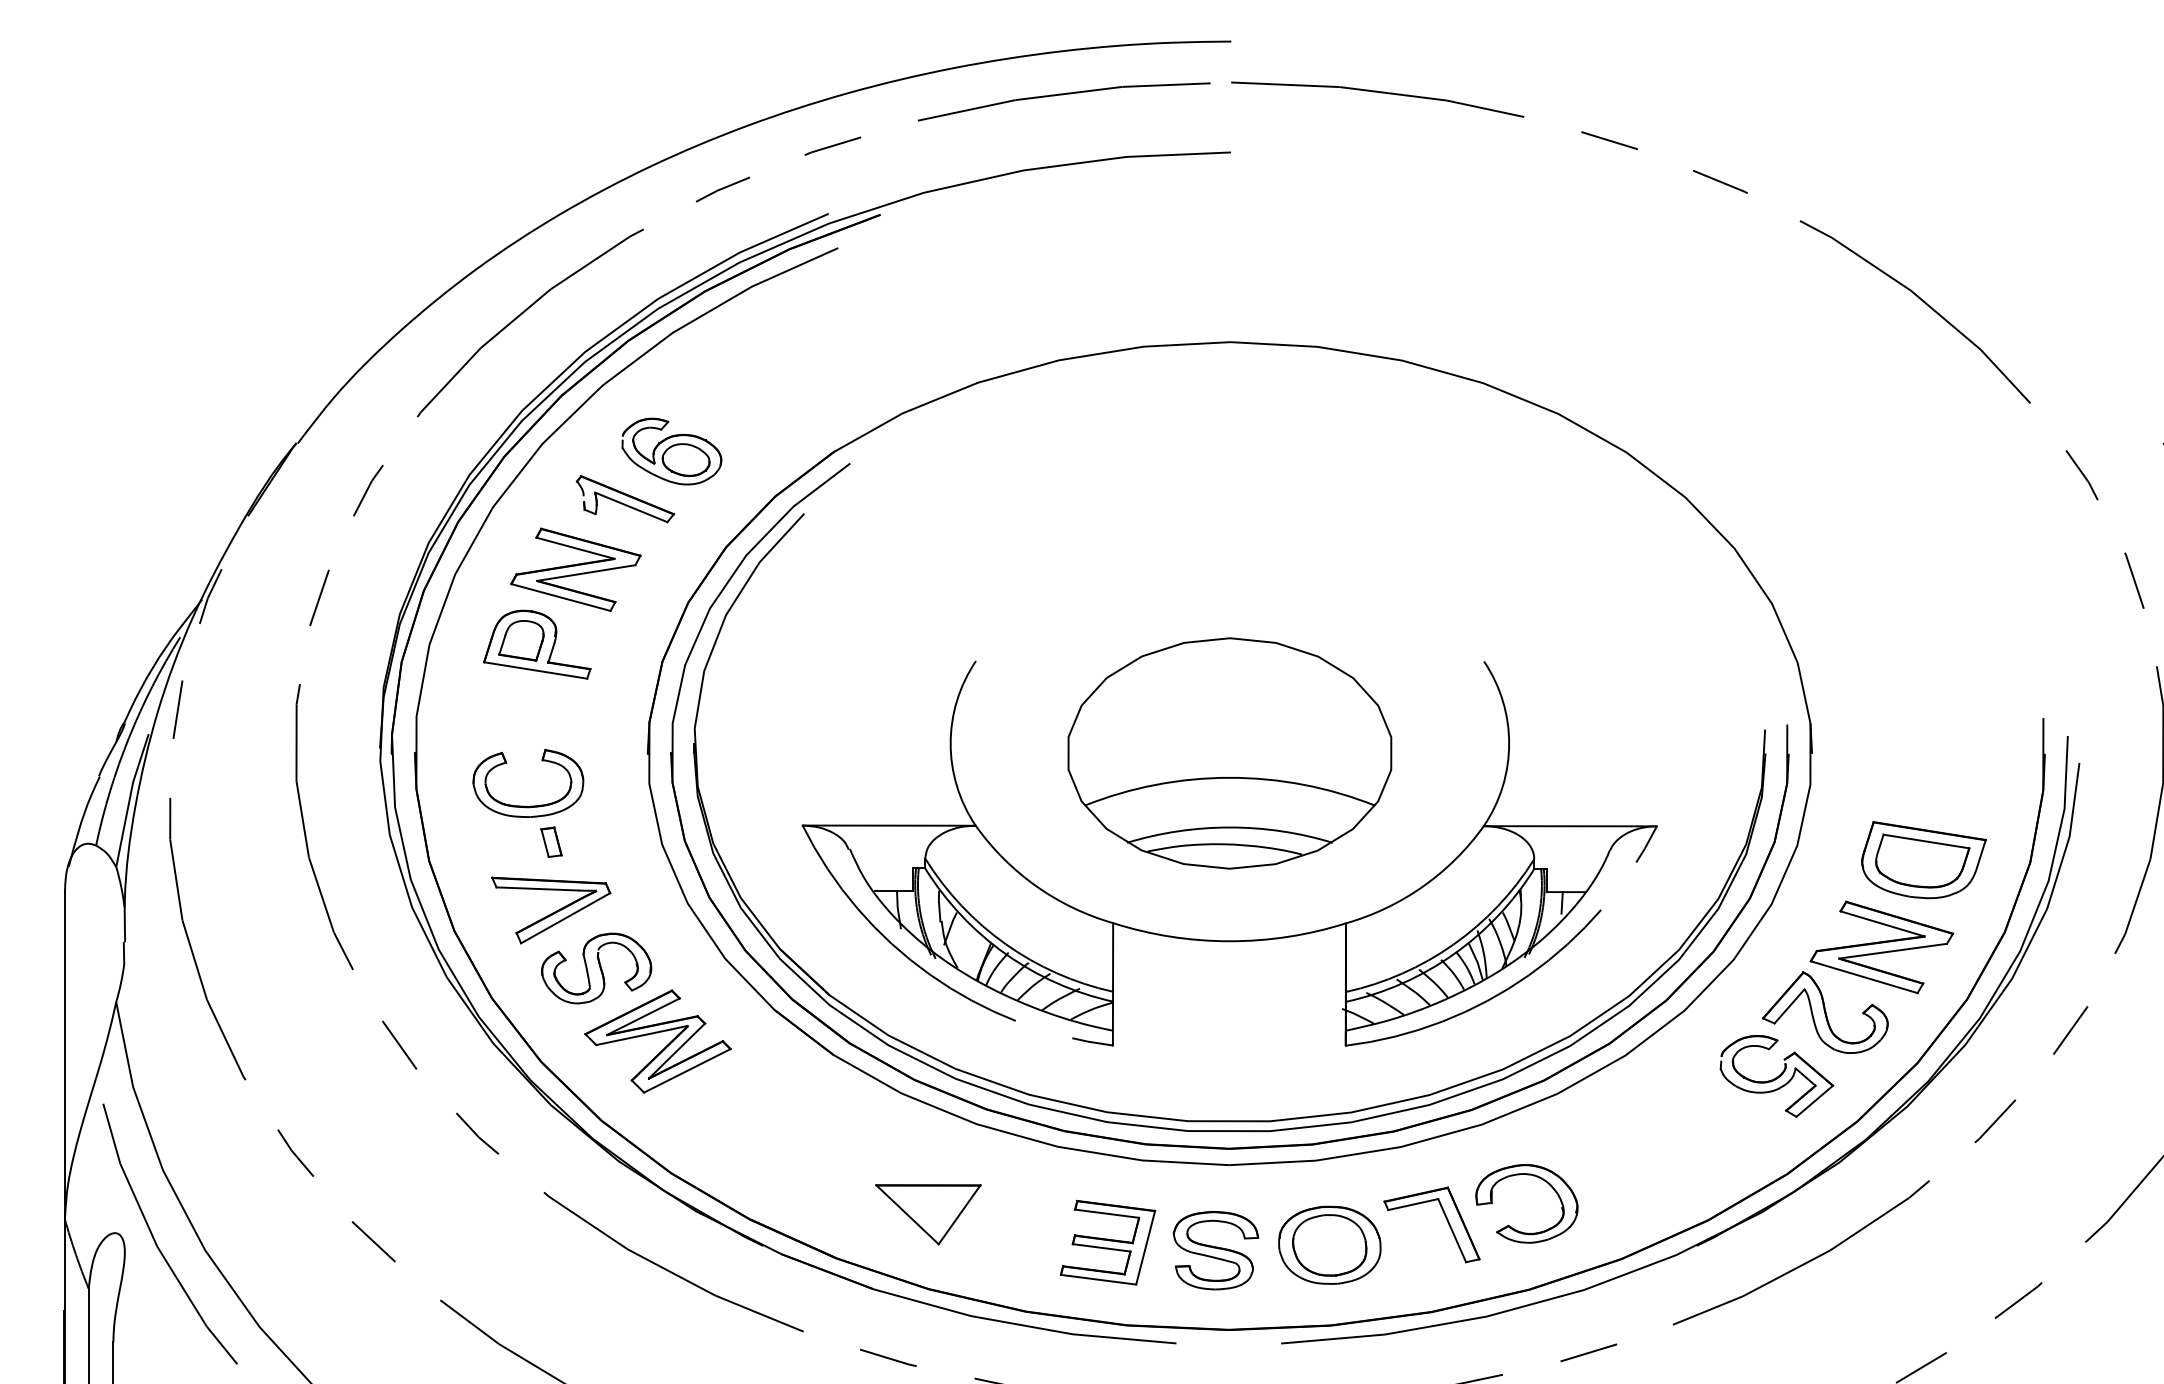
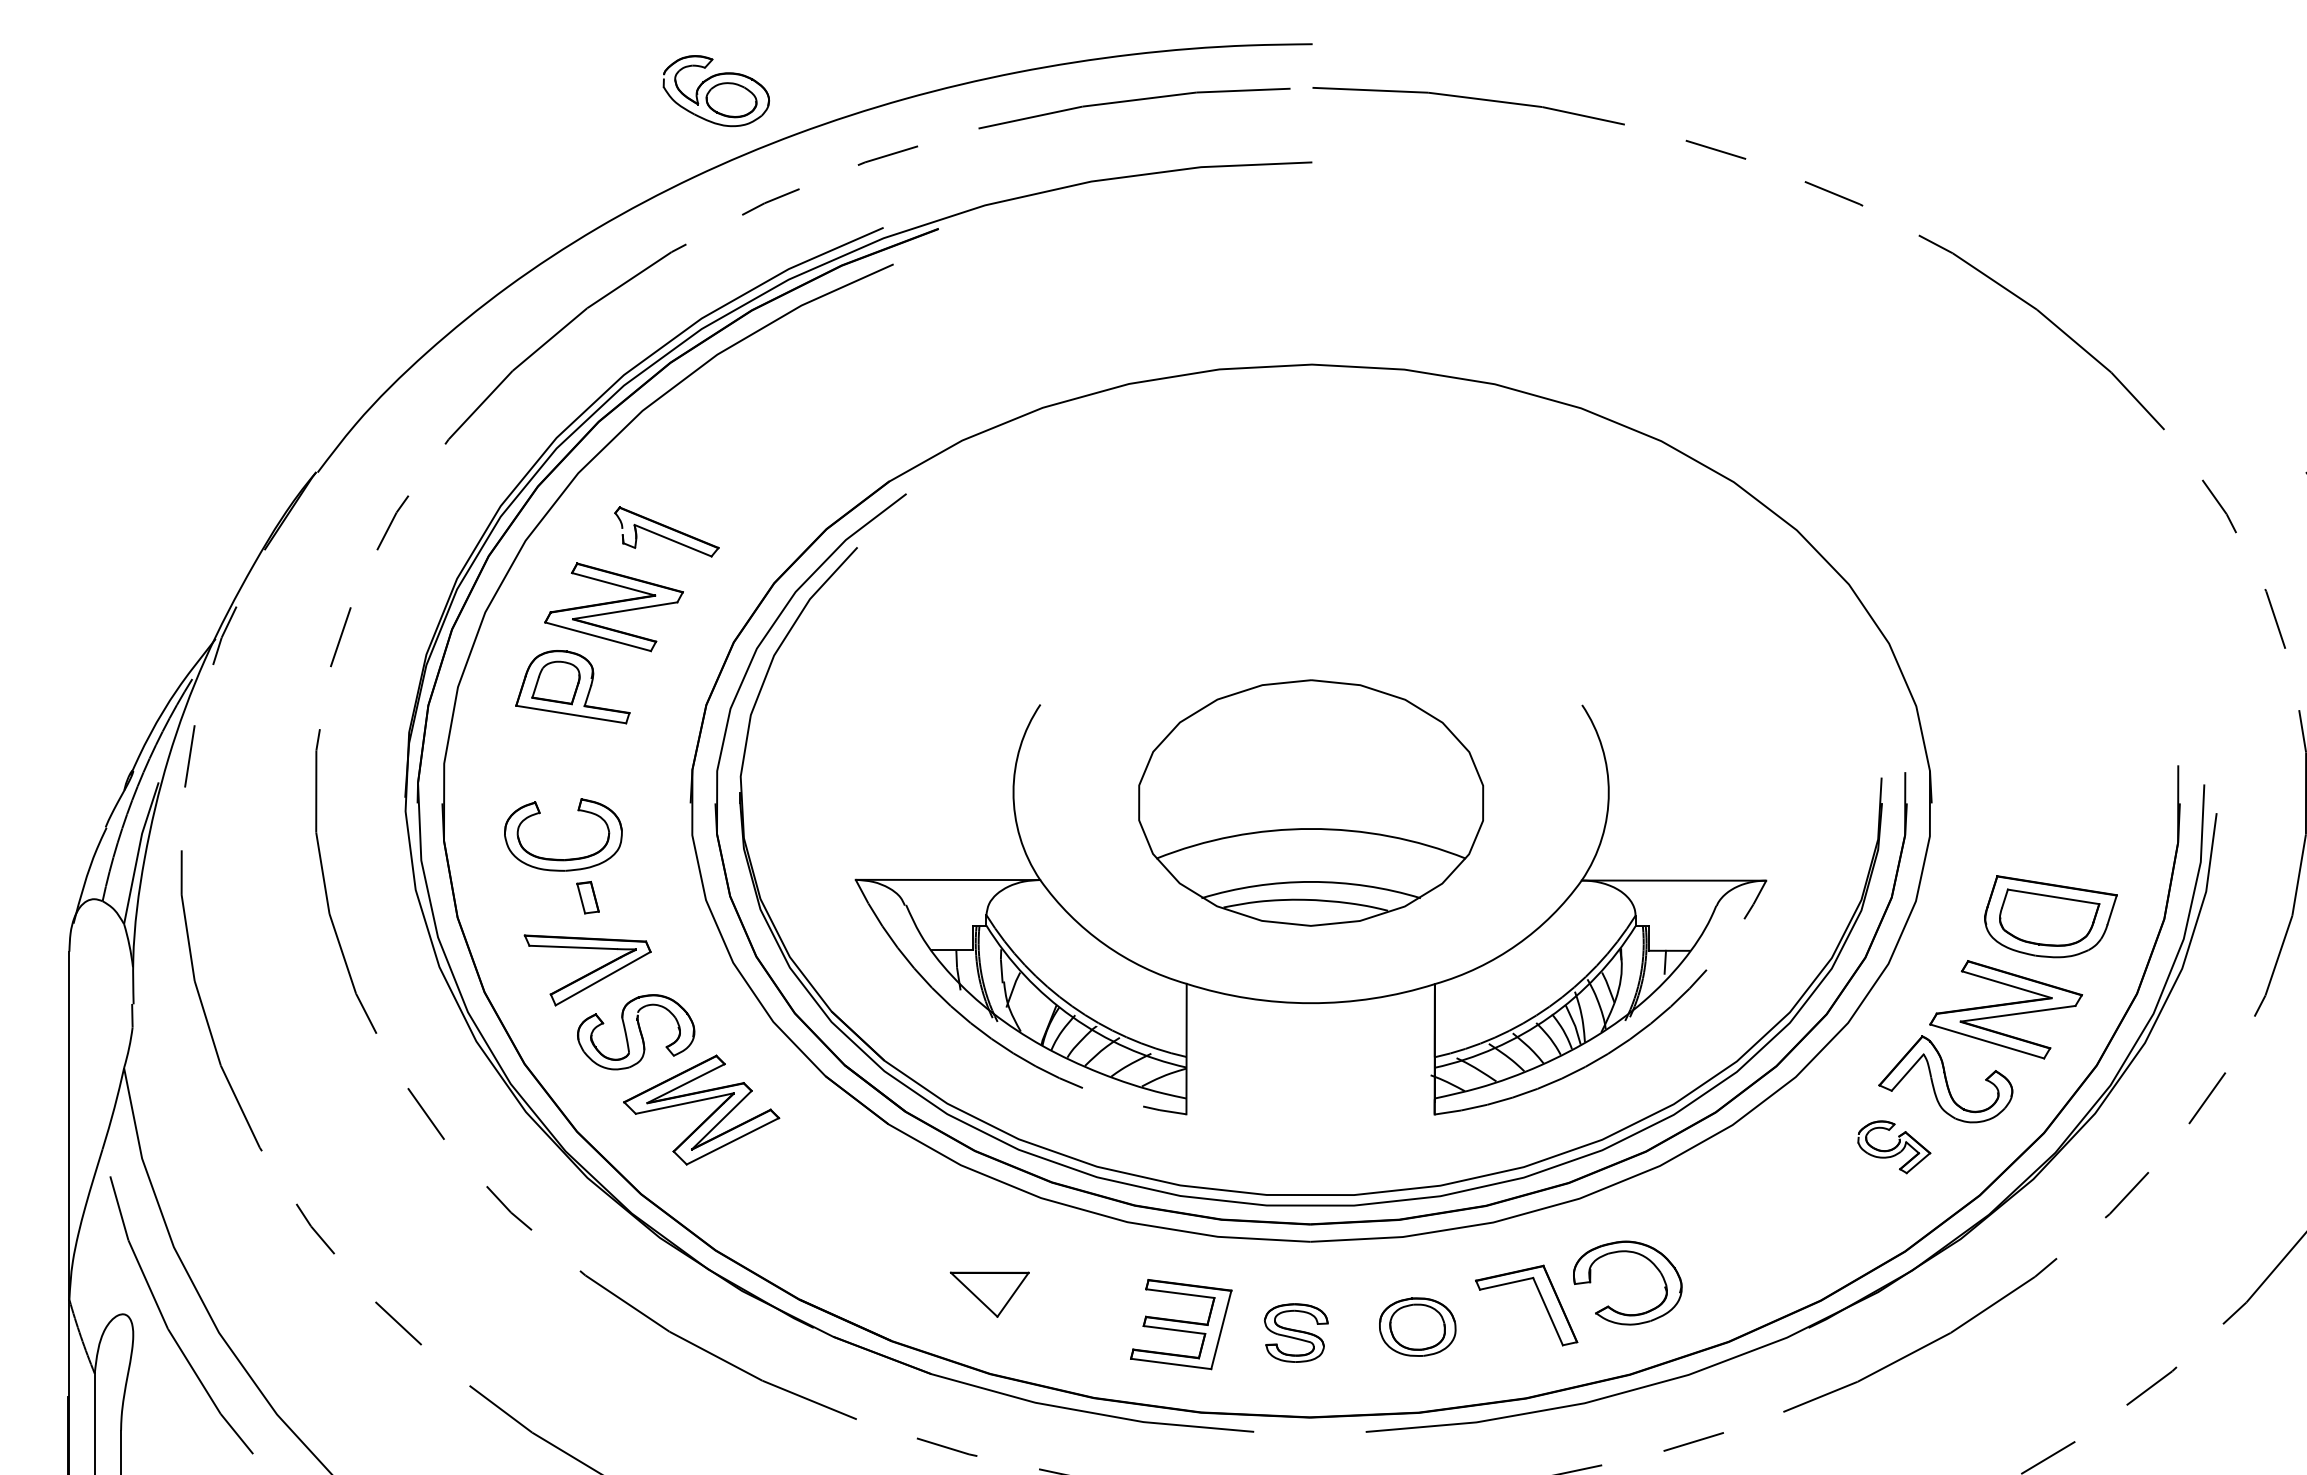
part: (671, 451) -> (715, 91), moved
part: (1776, 1076) -> (1893, 1147), size x0.6
part: (928, 1214) -> (989, 1294), size x0.7
part: (1329, 1244) -> (1417, 1326), size x0.7
part: (1215, 1250) -> (1295, 1332), size x0.7

